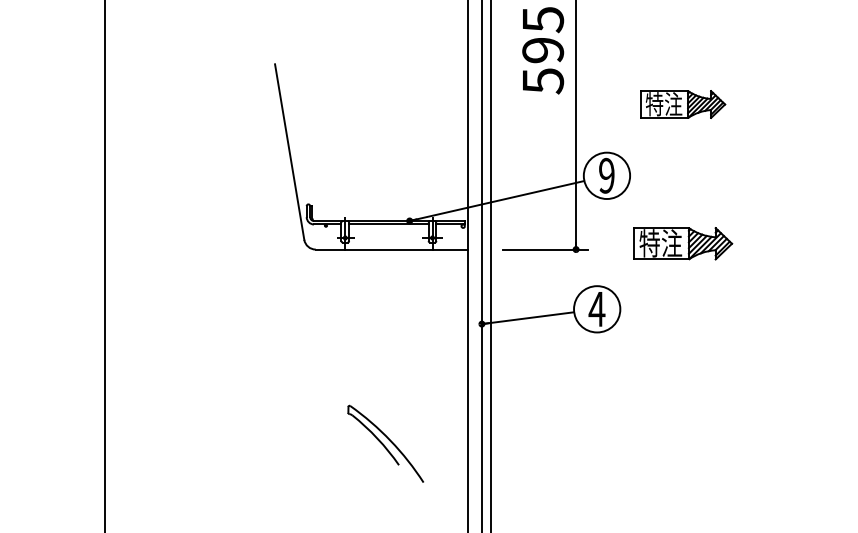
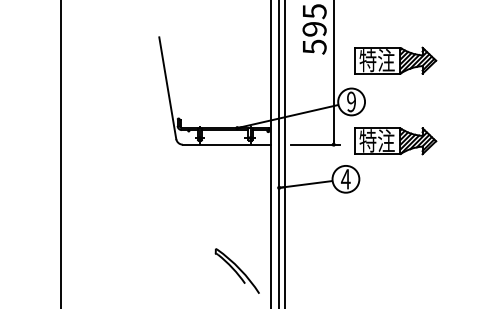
part: (682, 104) -> (395, 60), size x1.67
part: (682, 244) -> (395, 141), size x1.43
part: (384, 442) -> (236, 270), moved

